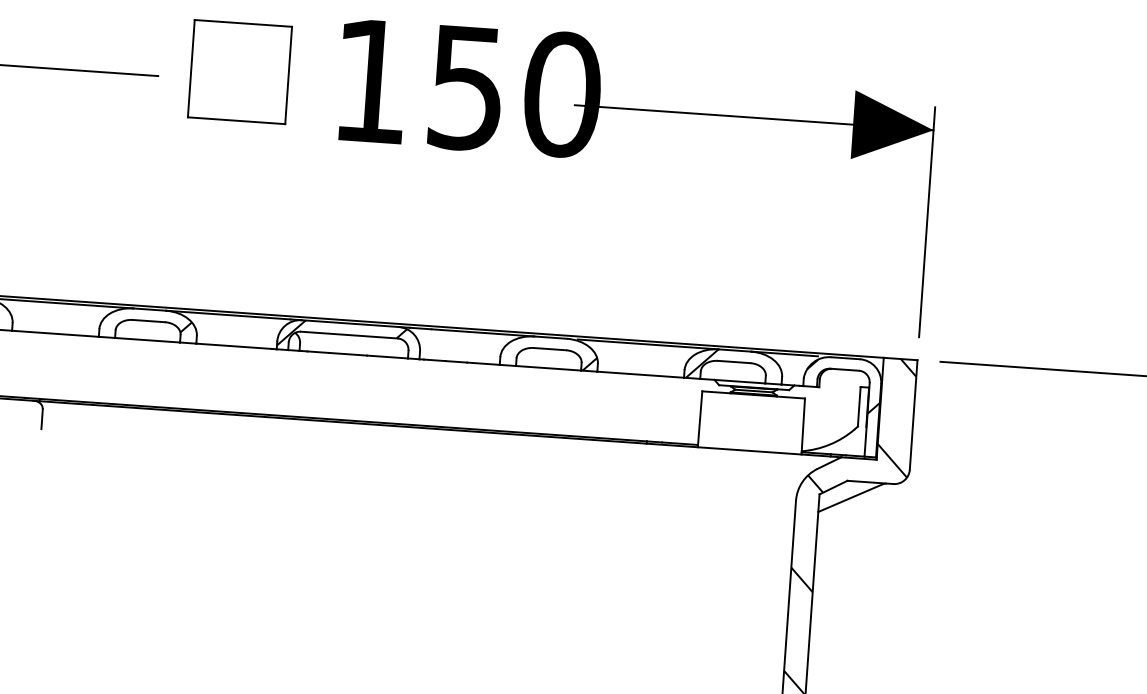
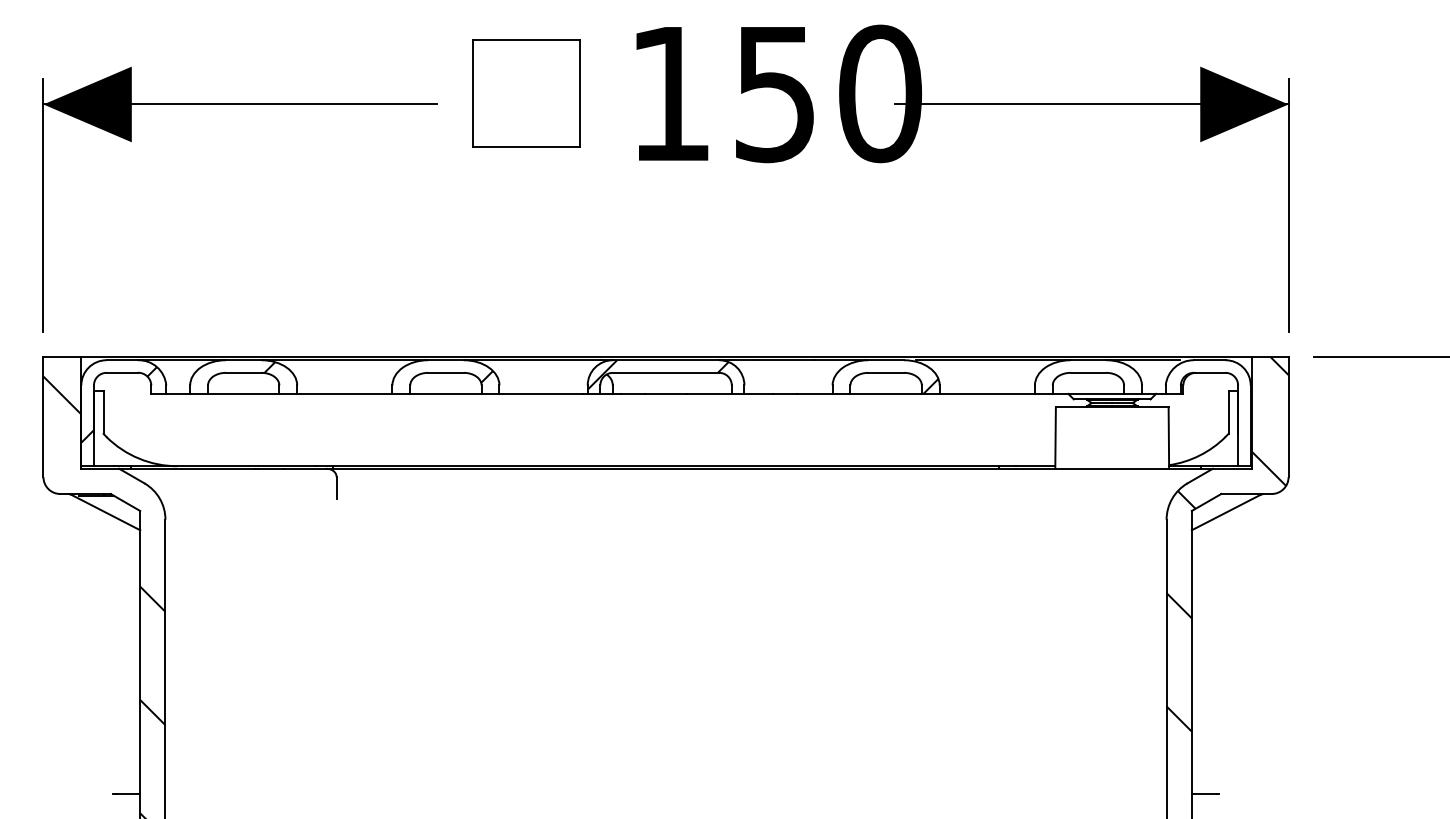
hatch: (702, 363) -> (1053, 376), removed
hatch: (843, 386) -> (1209, 391), removed

